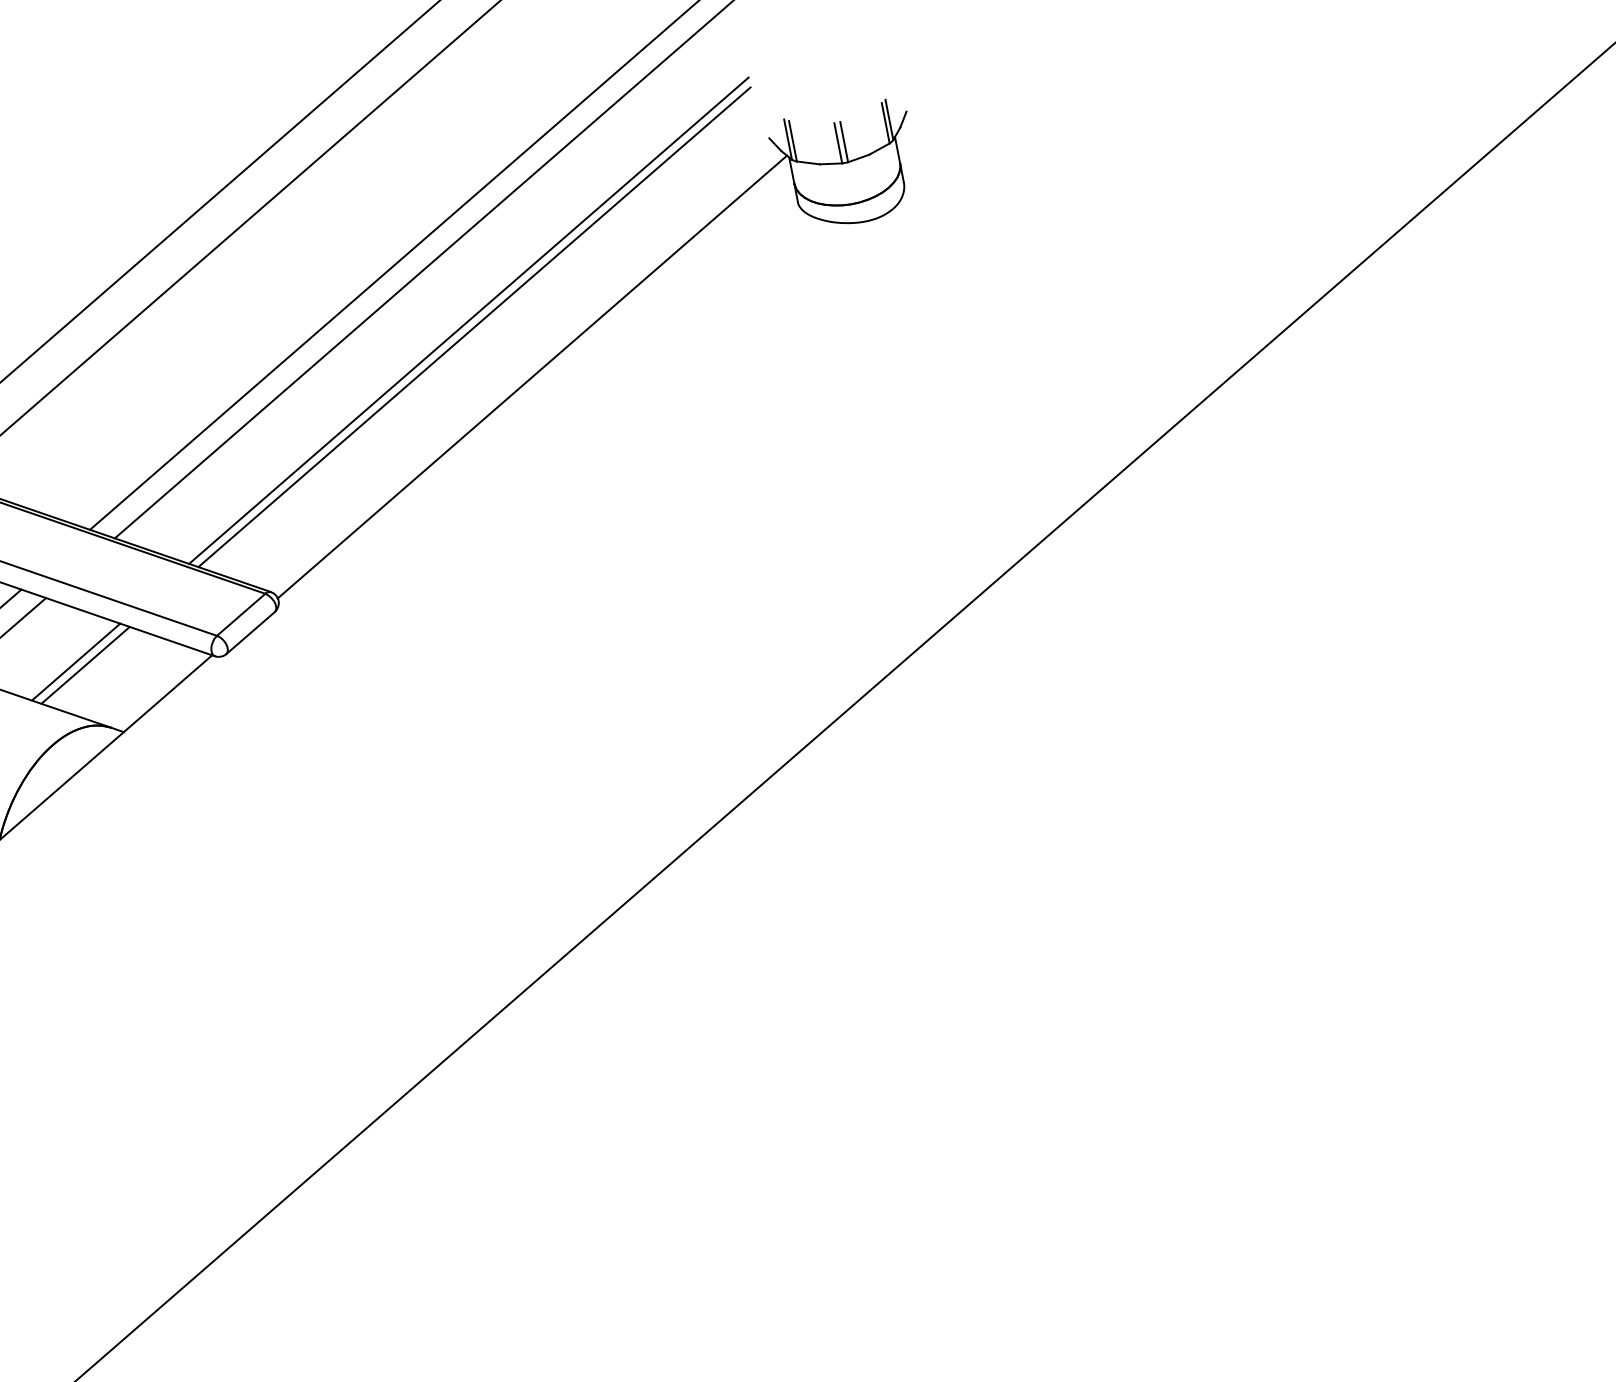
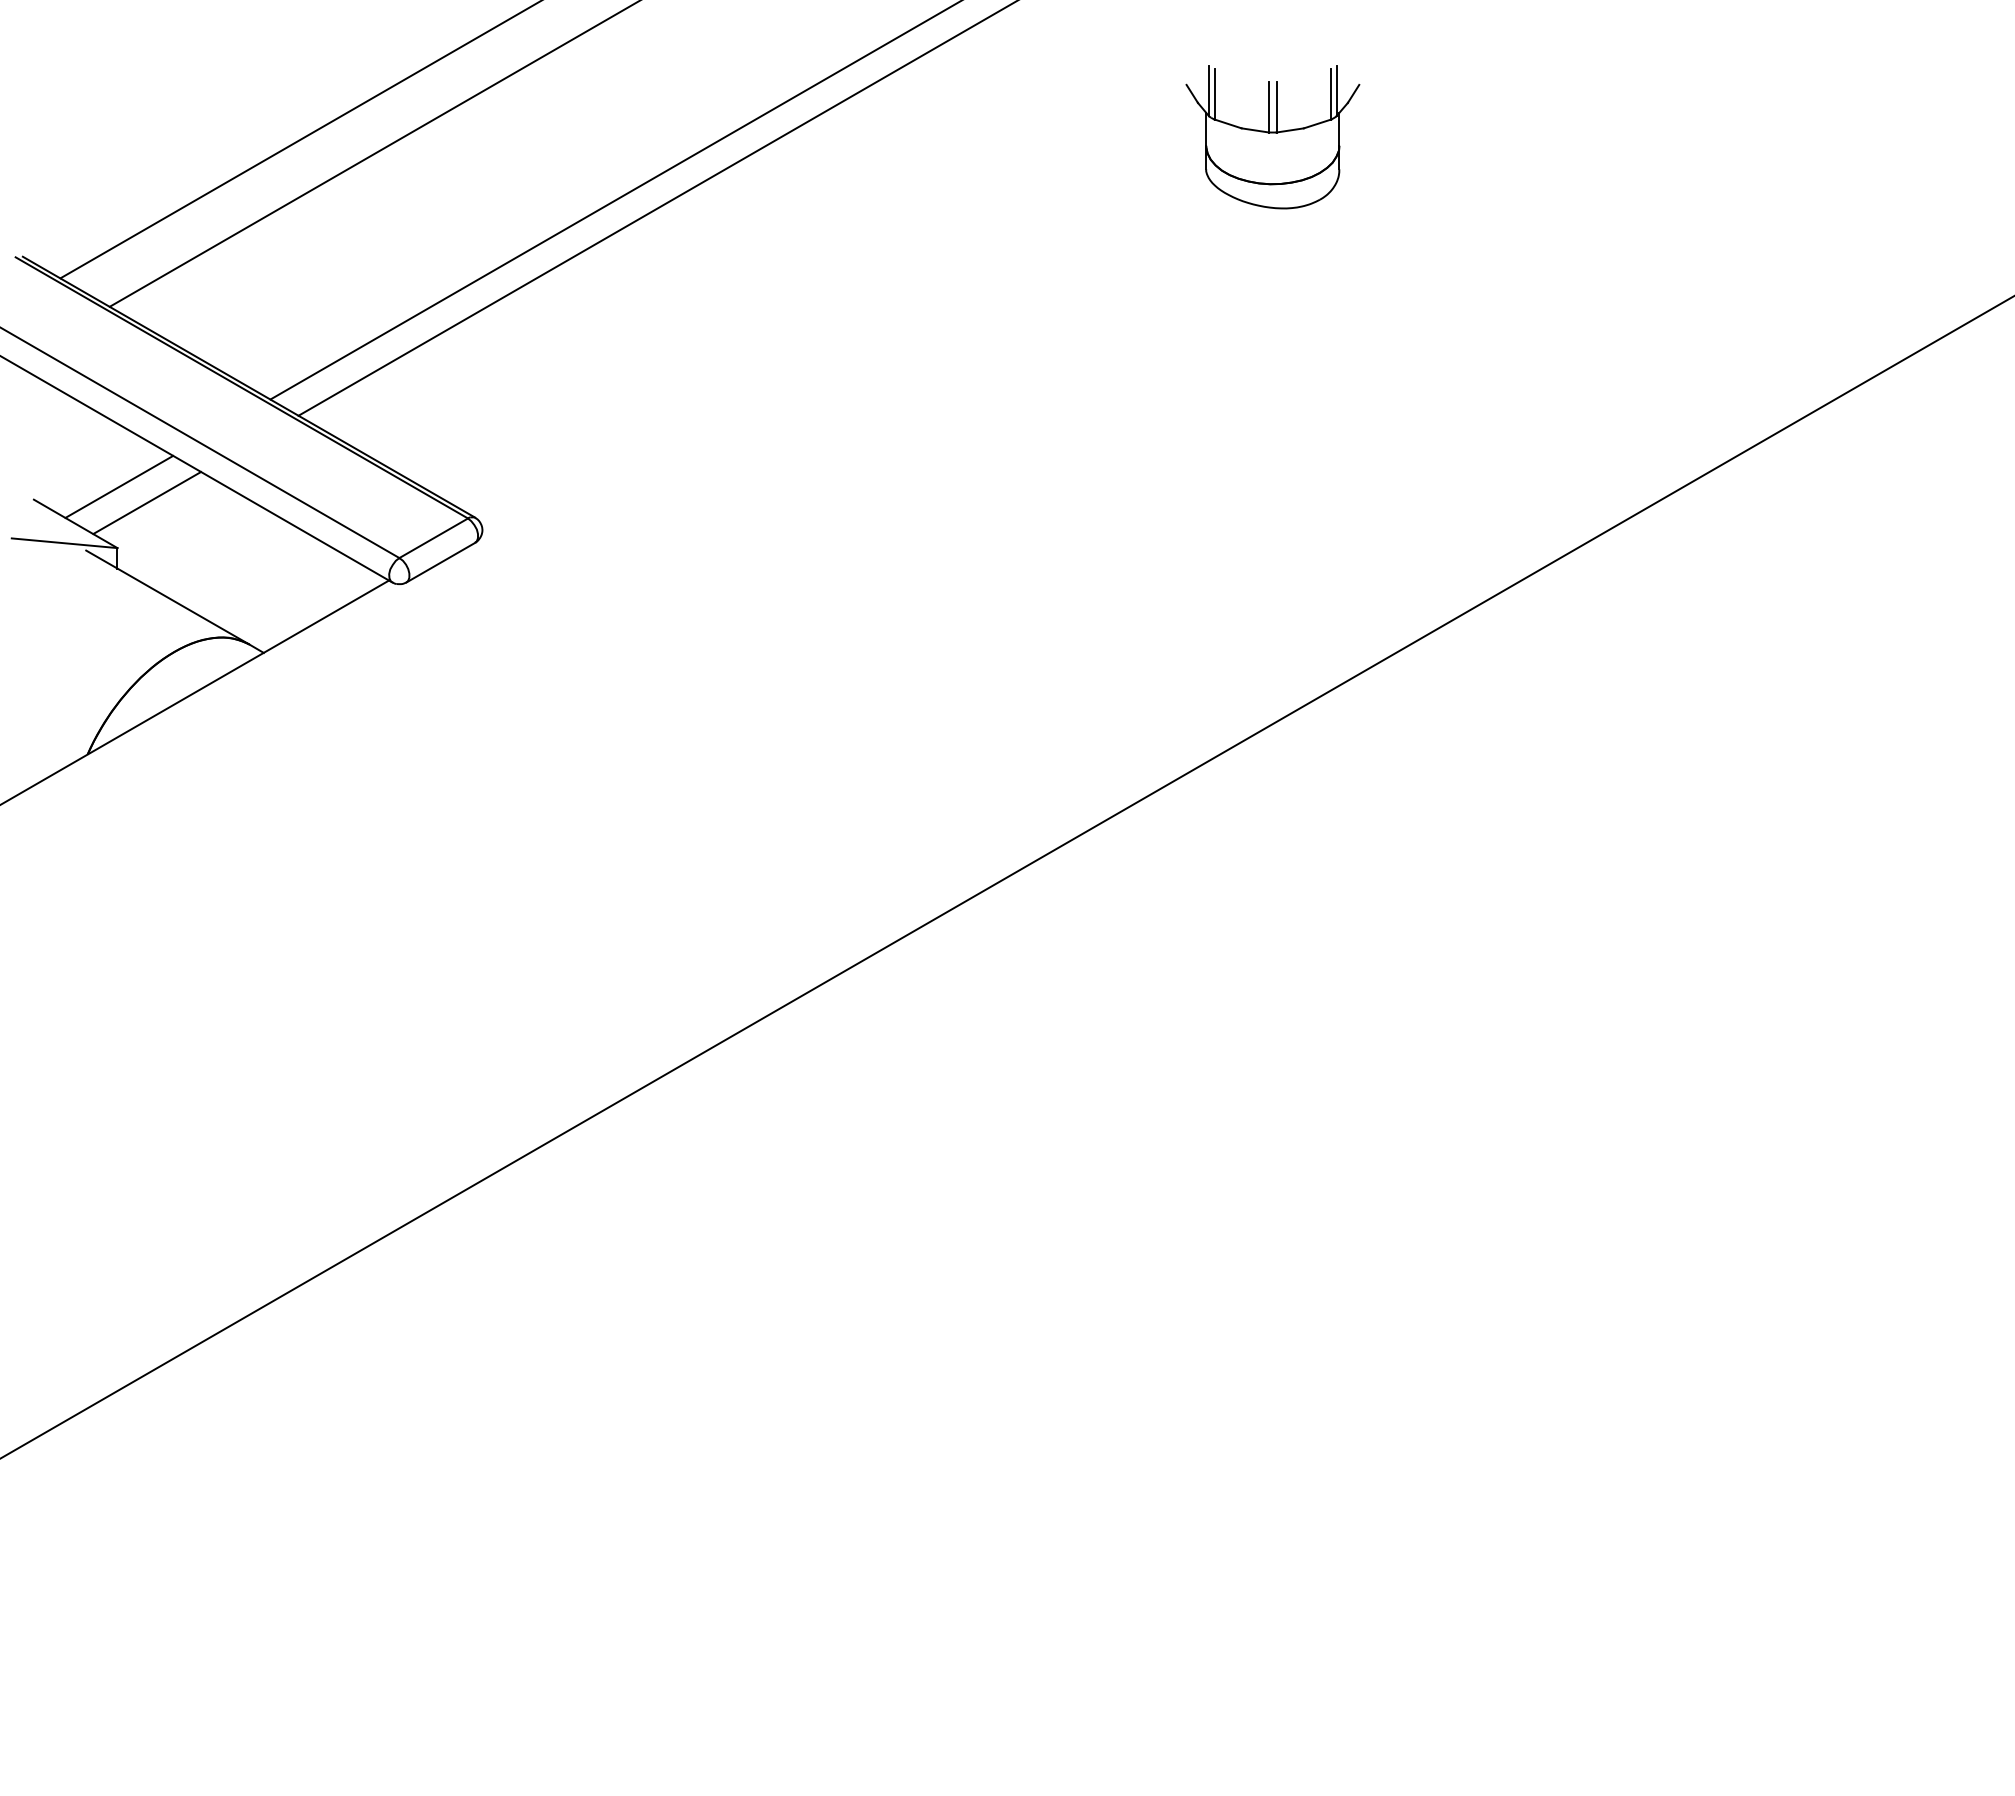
line: (468, 321) -> (778, 235), removed
line: (474, 327) -> (784, 244), removed
line: (532, 377) -> (842, 318), removed
line: (76, 661) -> (222, 556), removed
line: (85, 665) -> (232, 562), removed

